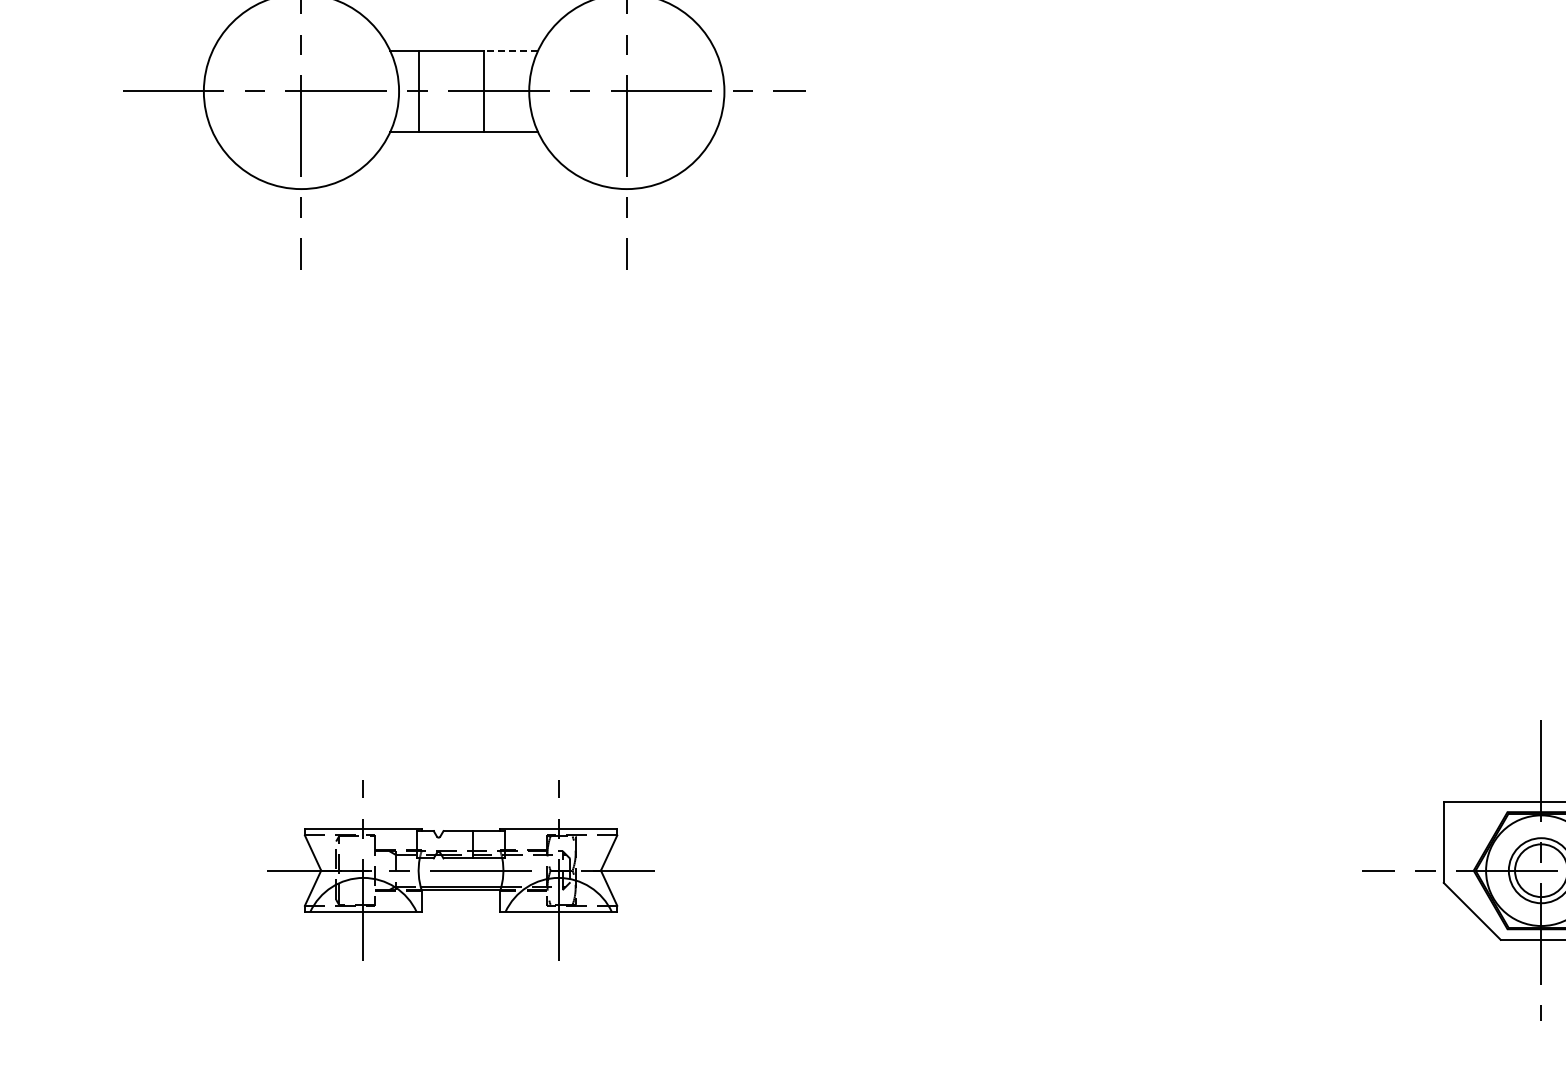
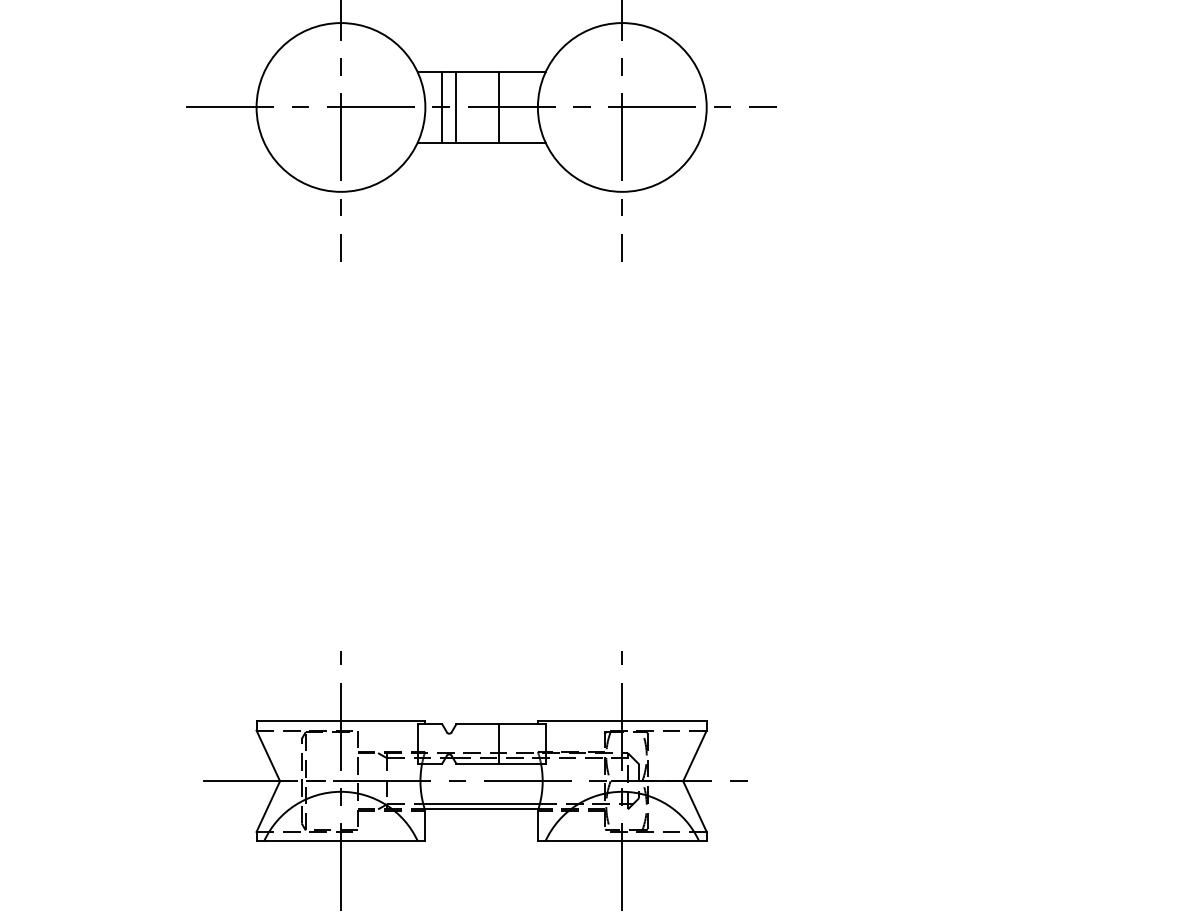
line: (510, 50) -> (521, 72), dashed -> solid
line: (434, 91) -> (456, 107), added
part: (456, 870) -> (475, 781), size x1.67

